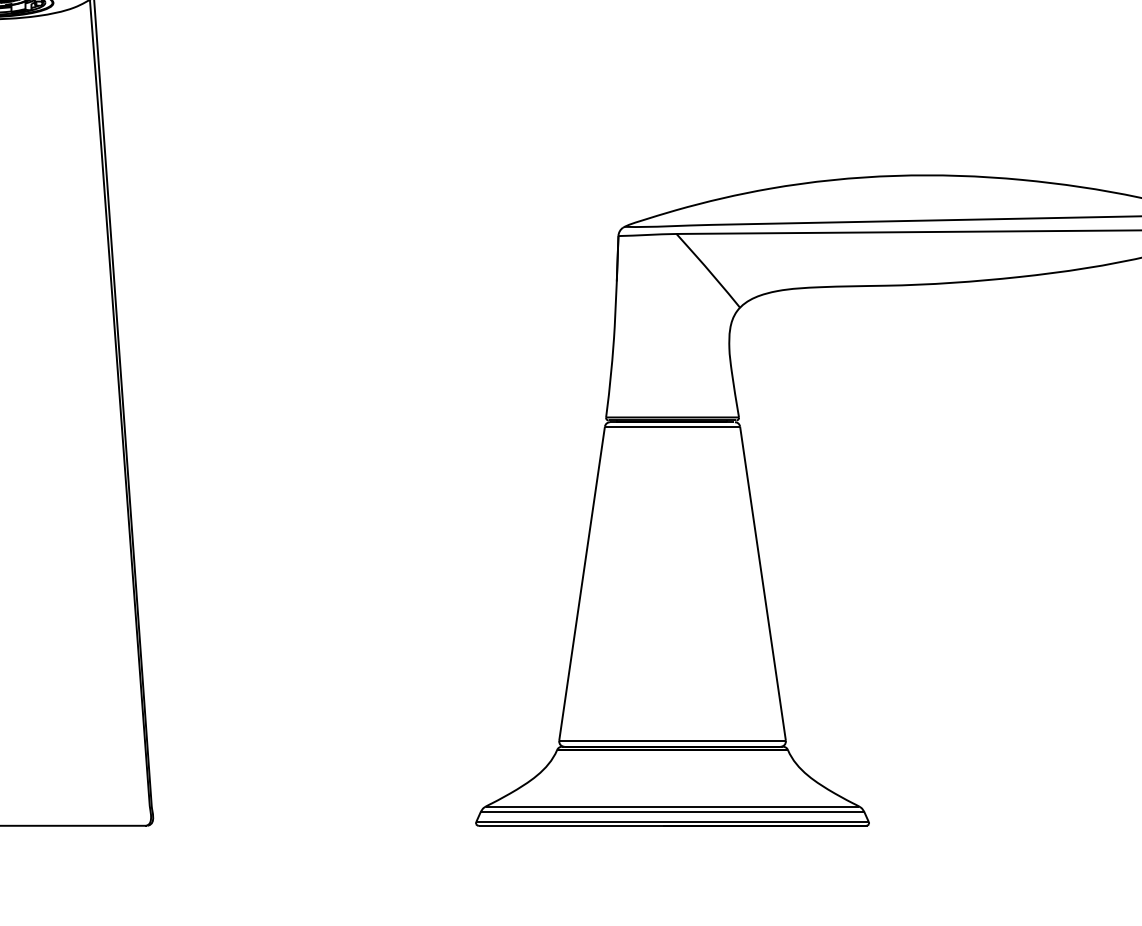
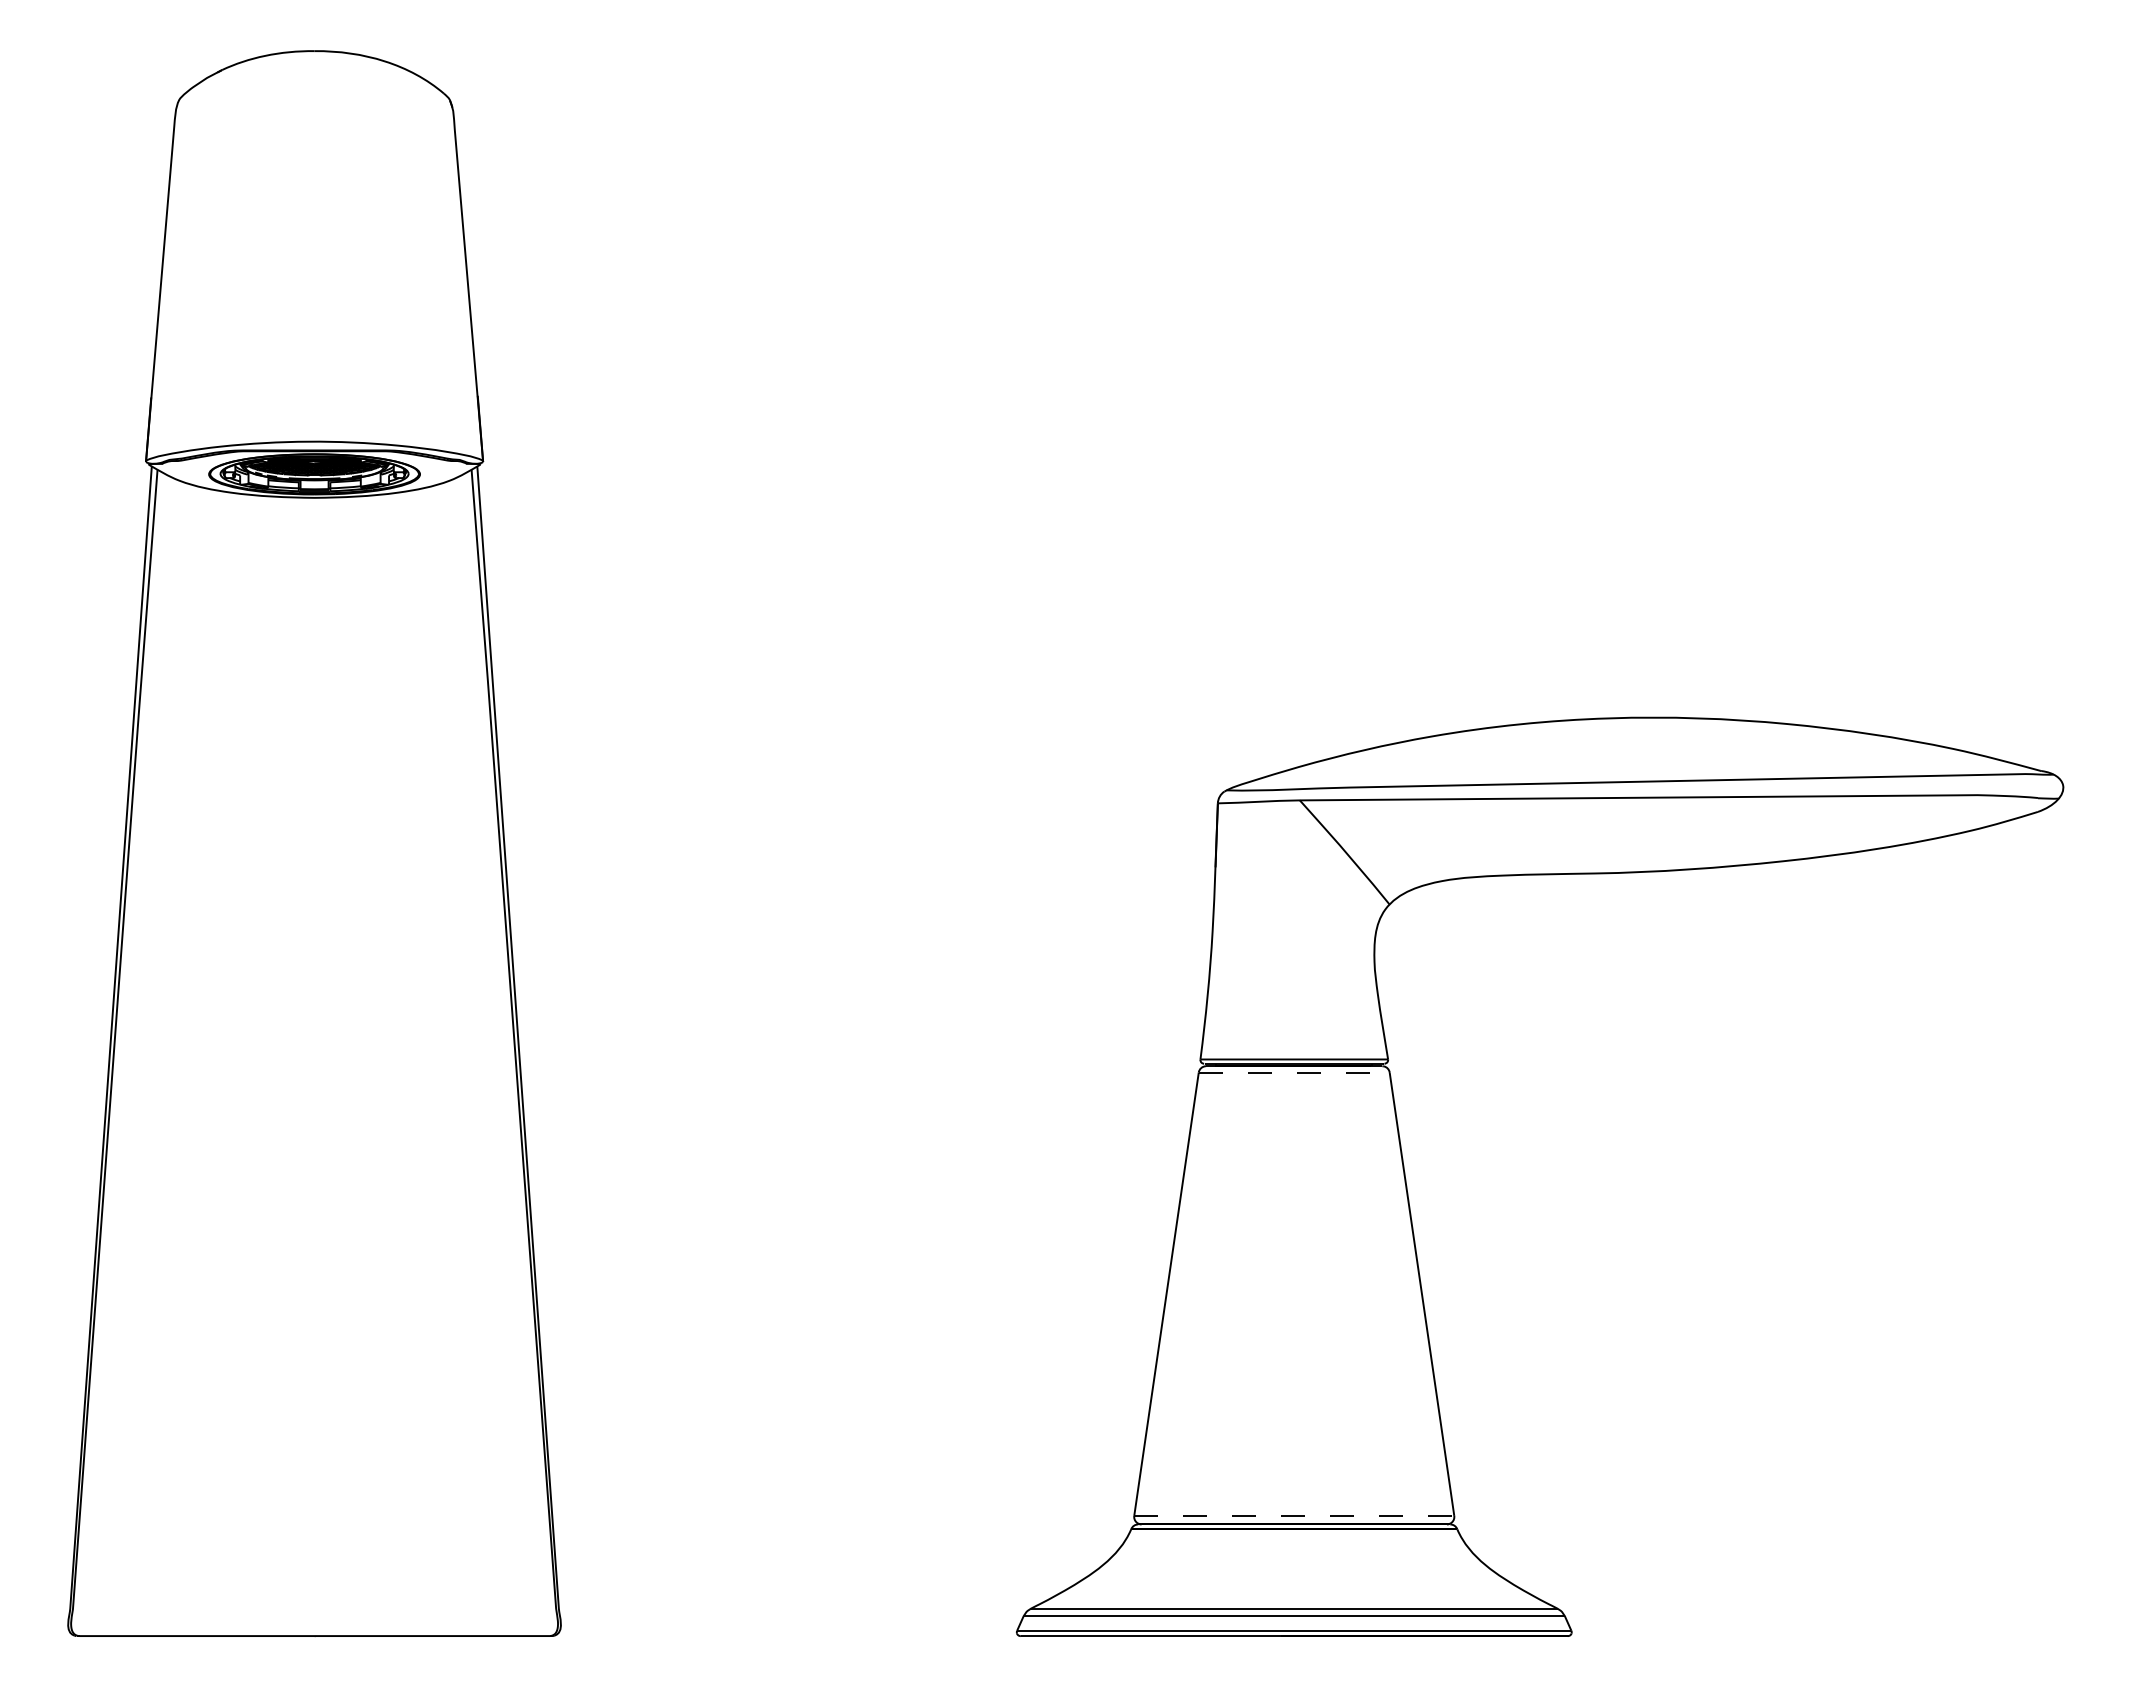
line: (672, 426) -> (1294, 1072), solid -> dashed
line: (672, 740) -> (1293, 1515), solid -> dashed

